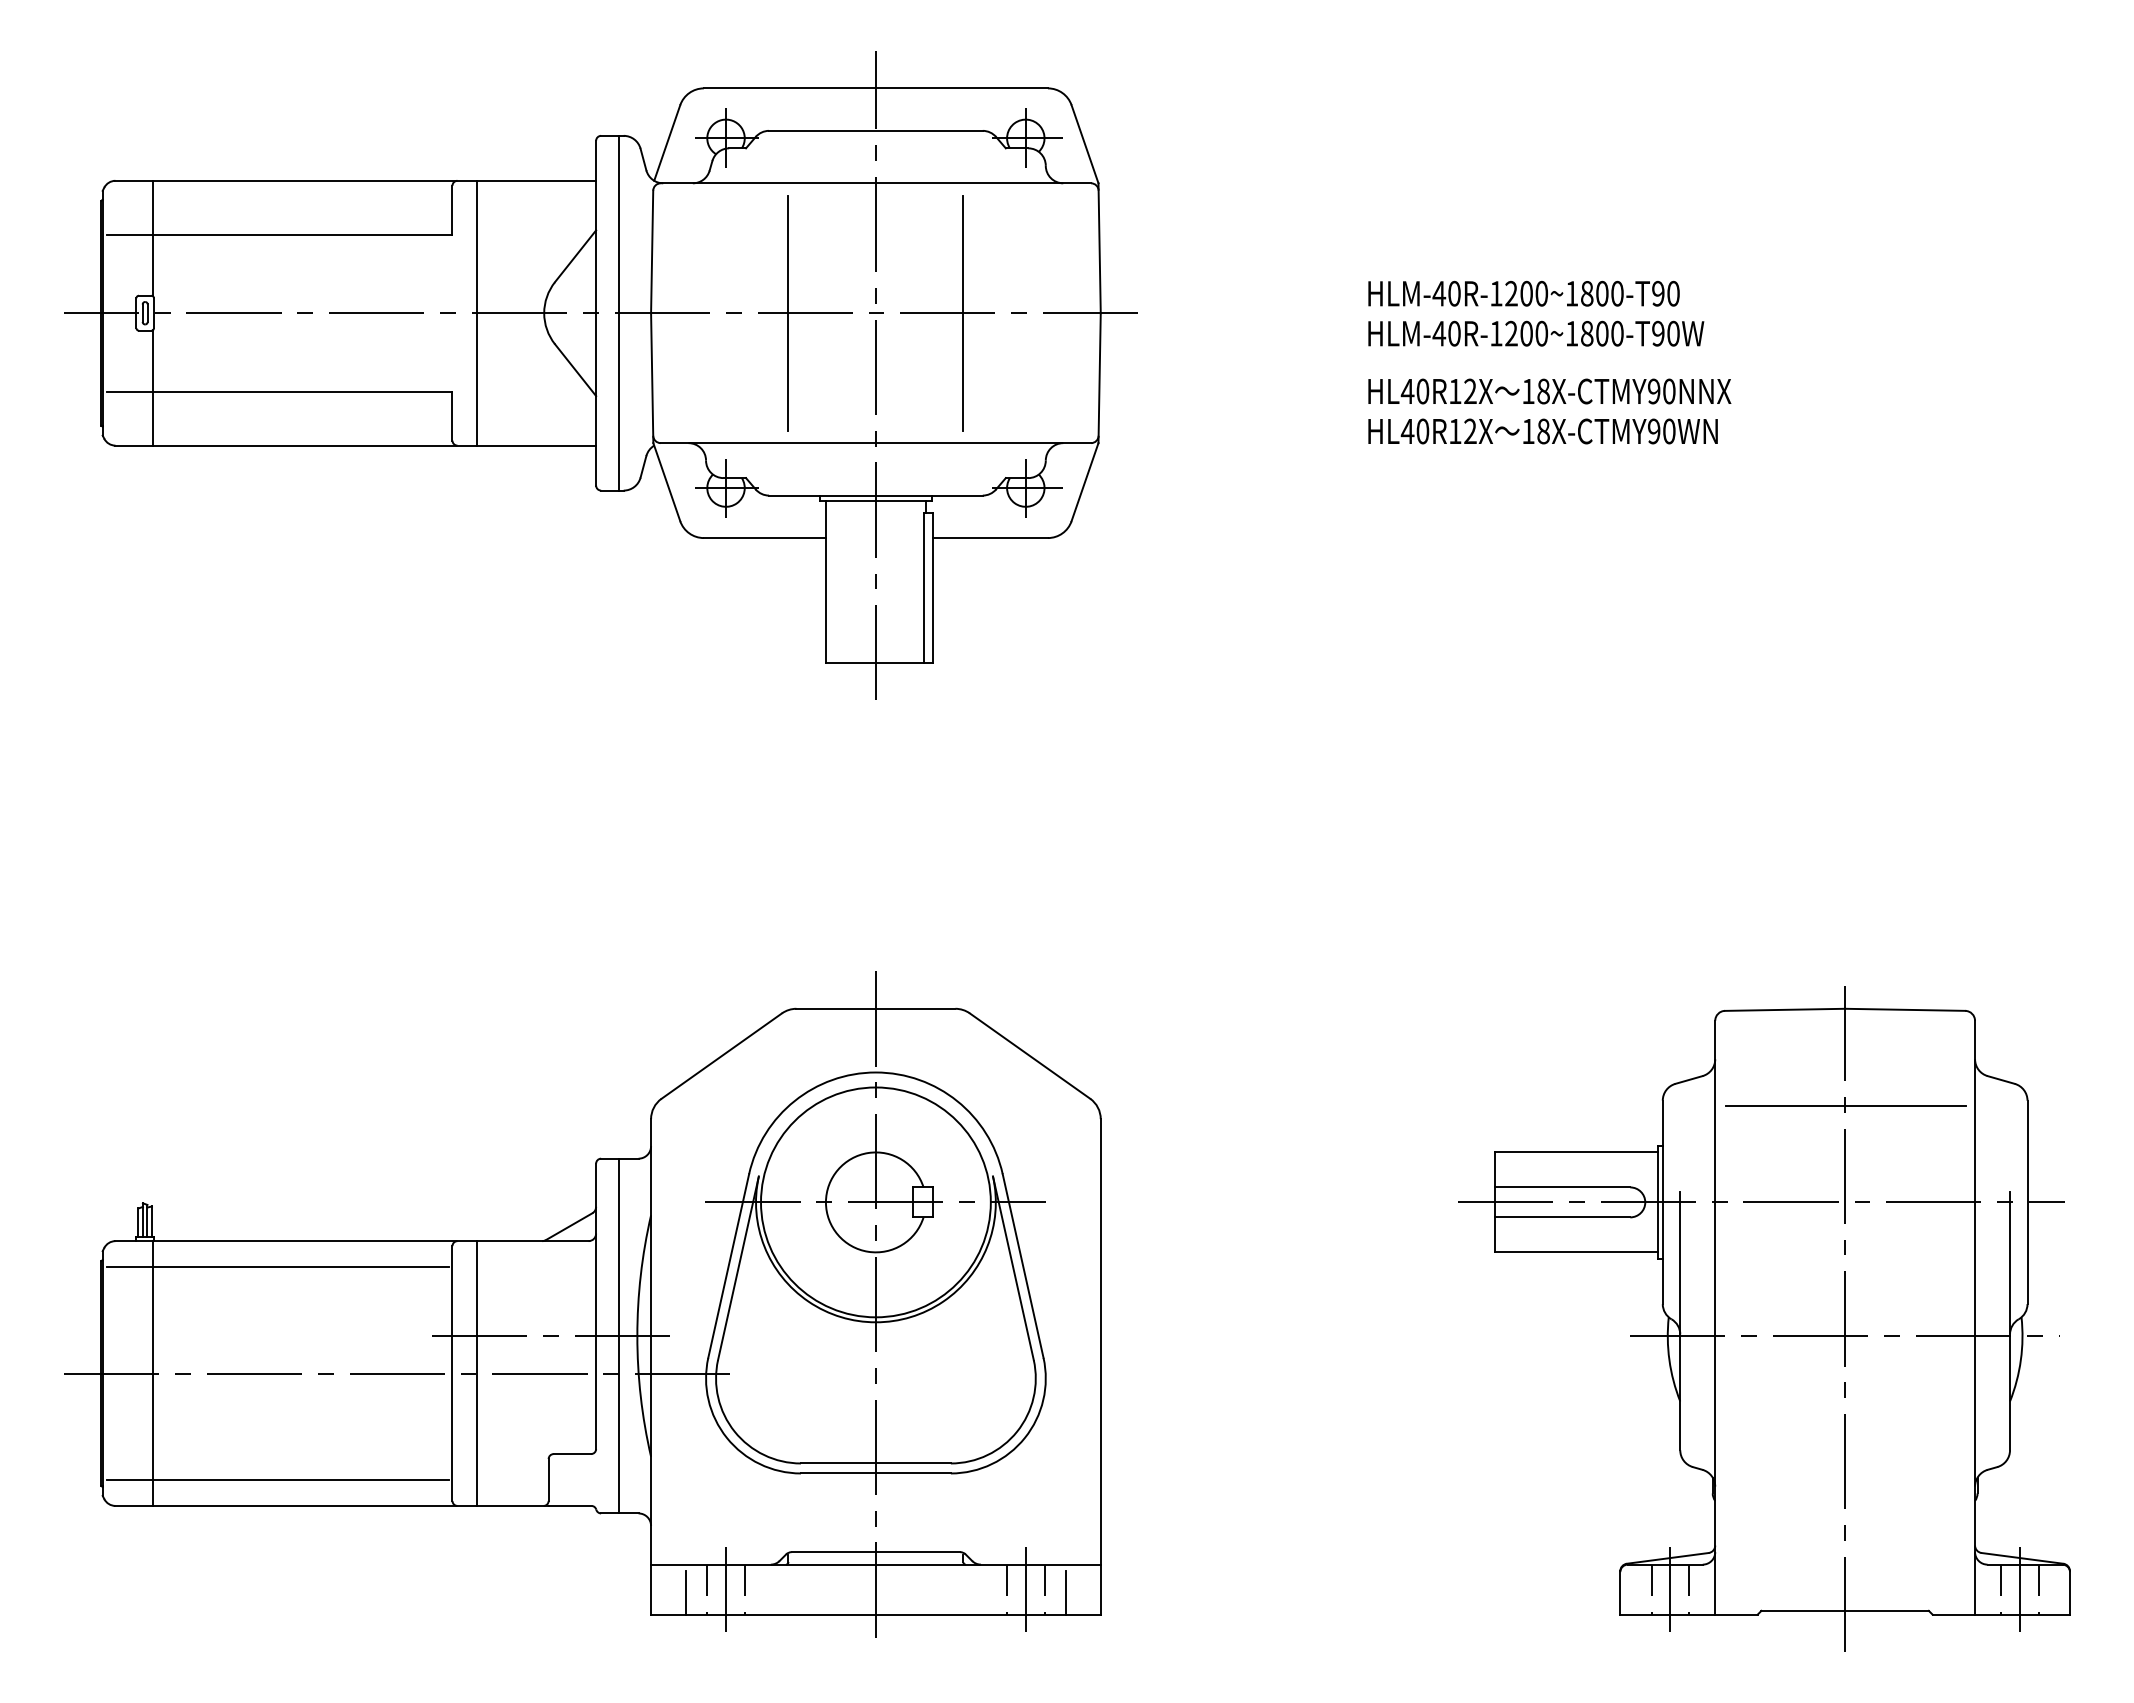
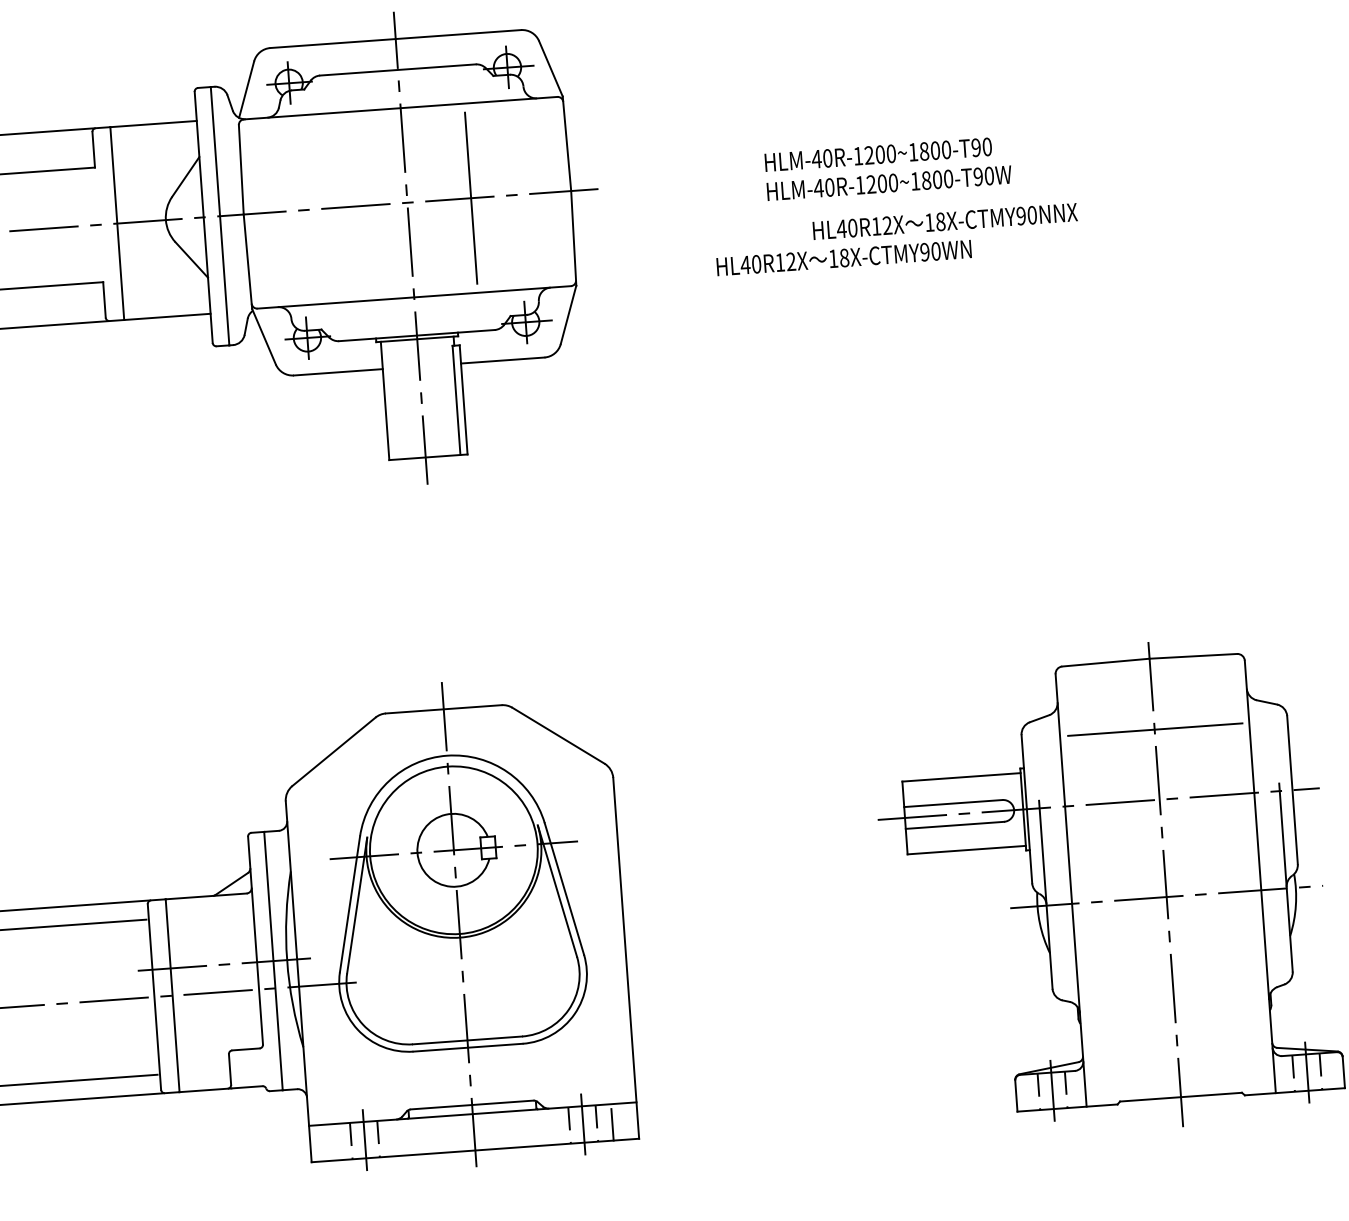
line: (788, 312) -> (343, 206), removed
text: (1549, 391) -> (945, 221), moved
text: (1542, 431) -> (843, 258), moved
line: (686, 1592) -> (336, 1144), removed

